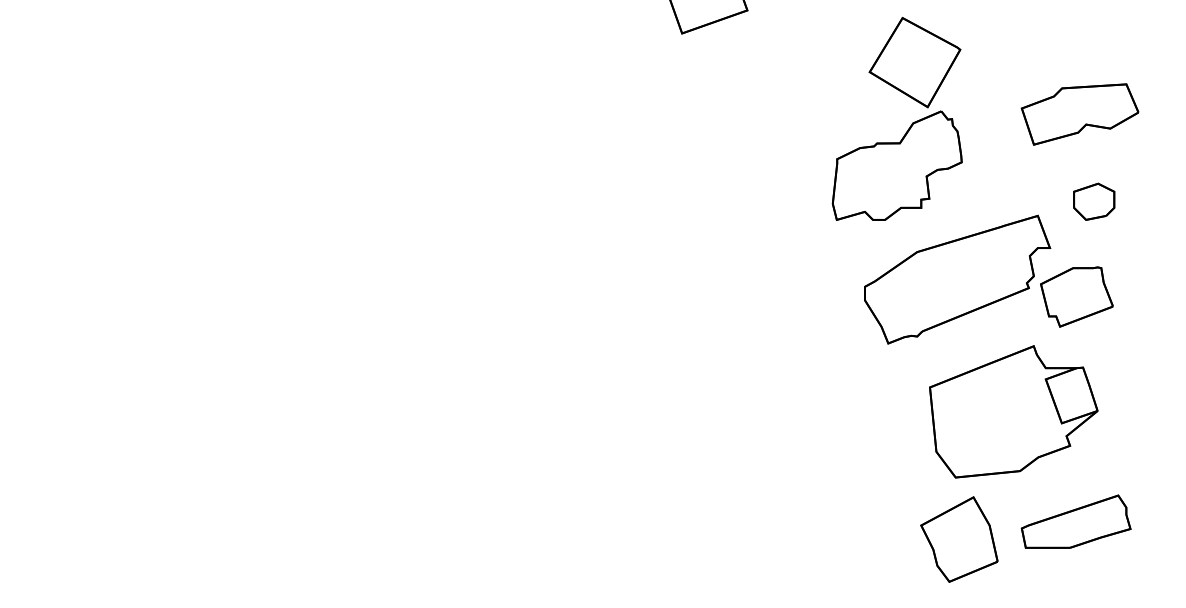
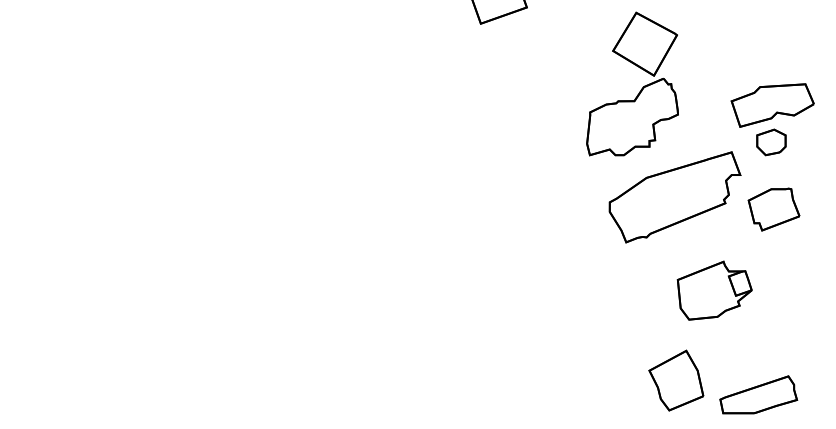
part: (1079, 114) -> (772, 105), moved
part: (1076, 296) -> (773, 209), moved
part: (1013, 412) -> (714, 291), size x0.62
part: (1075, 521) -> (758, 394), moved

